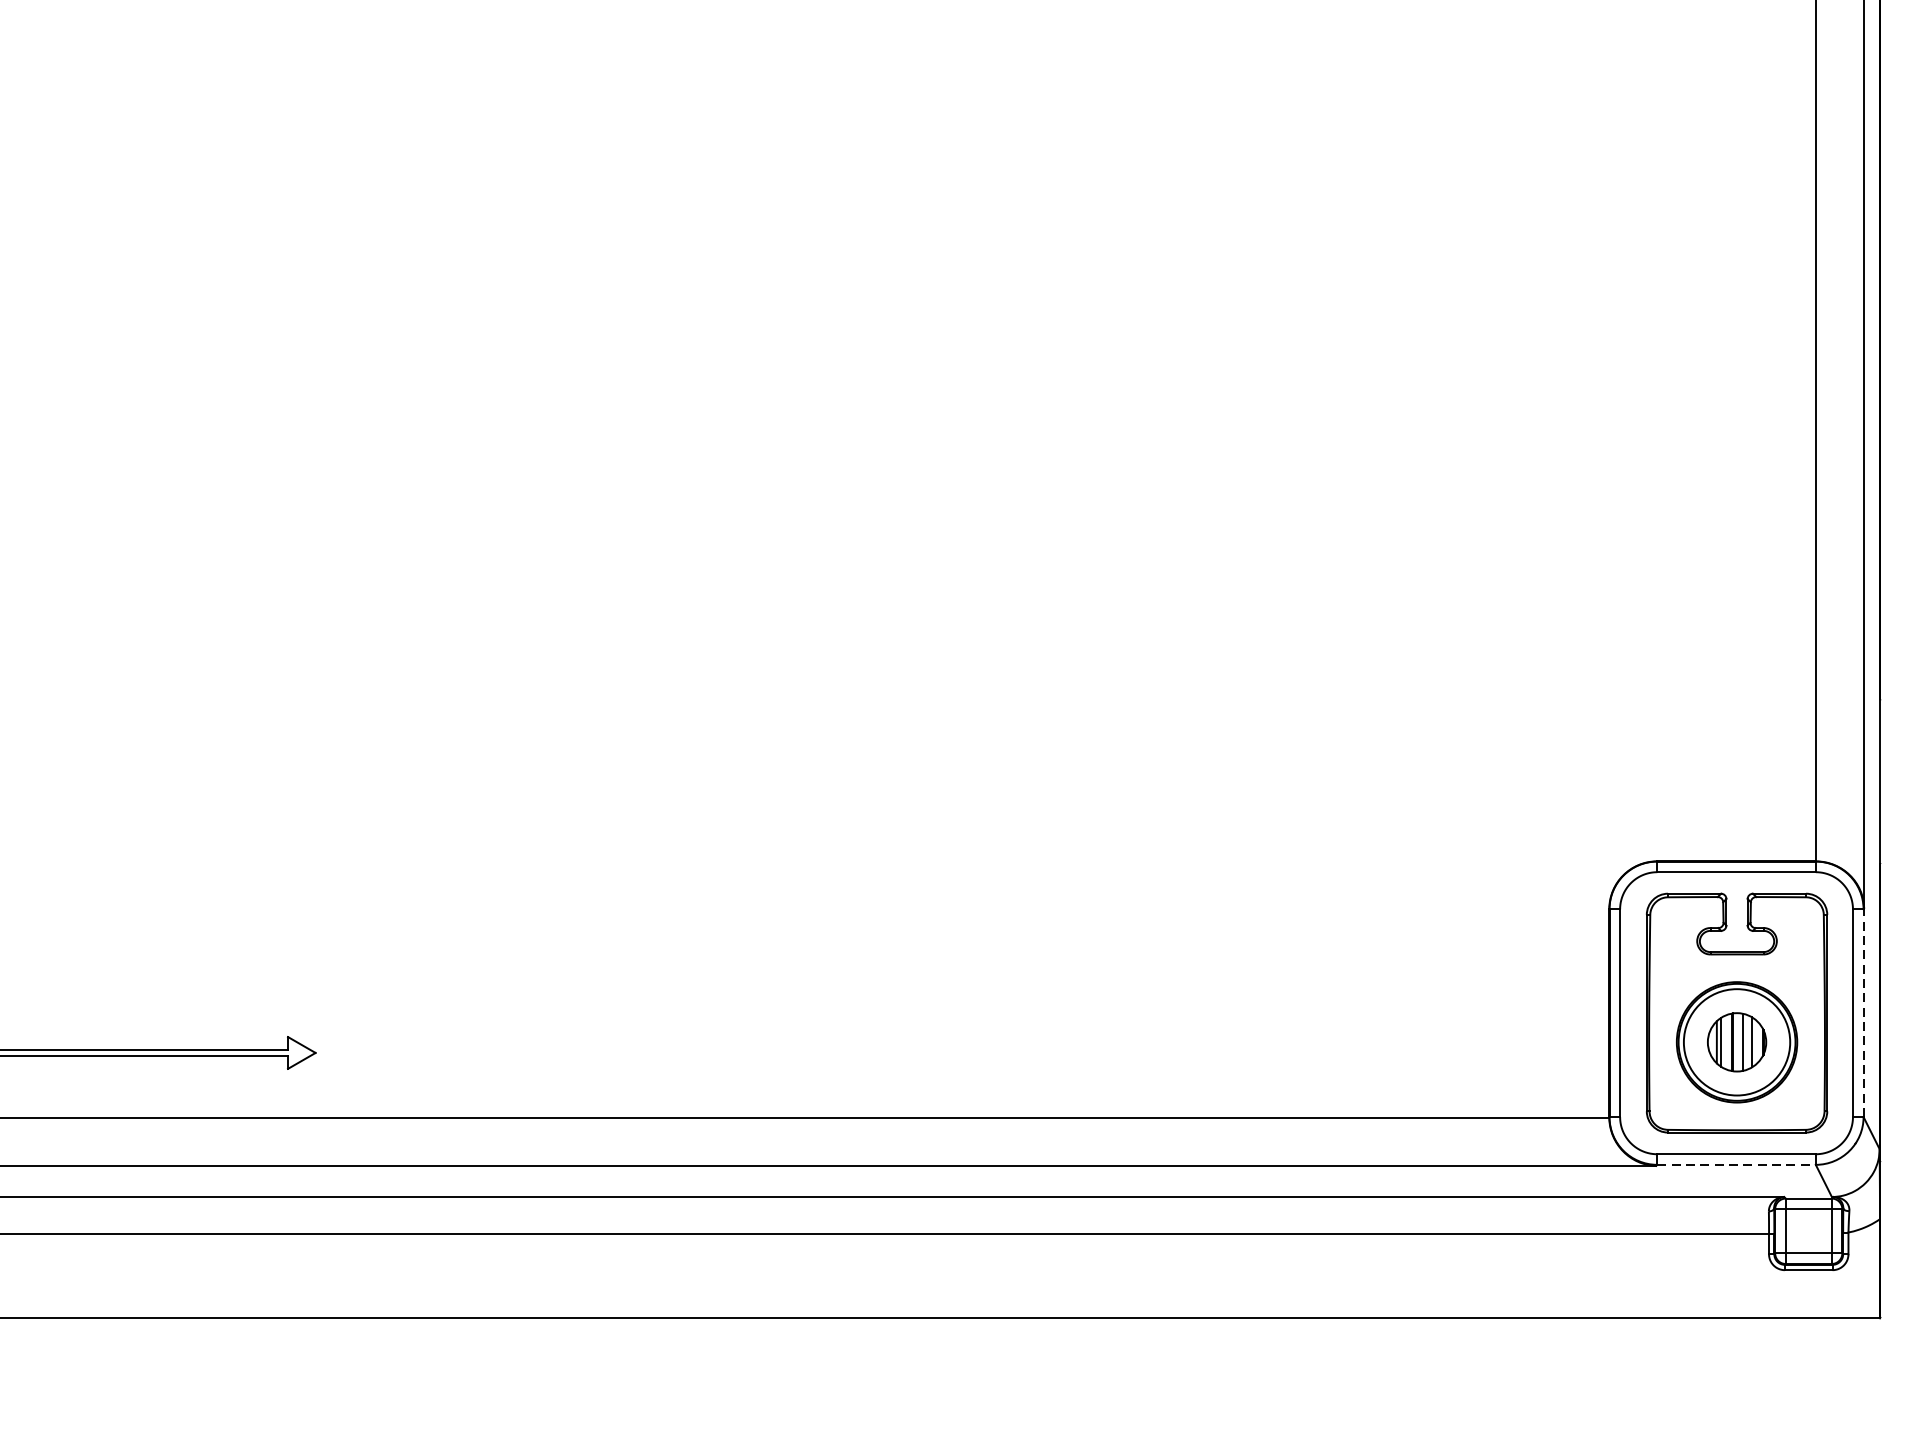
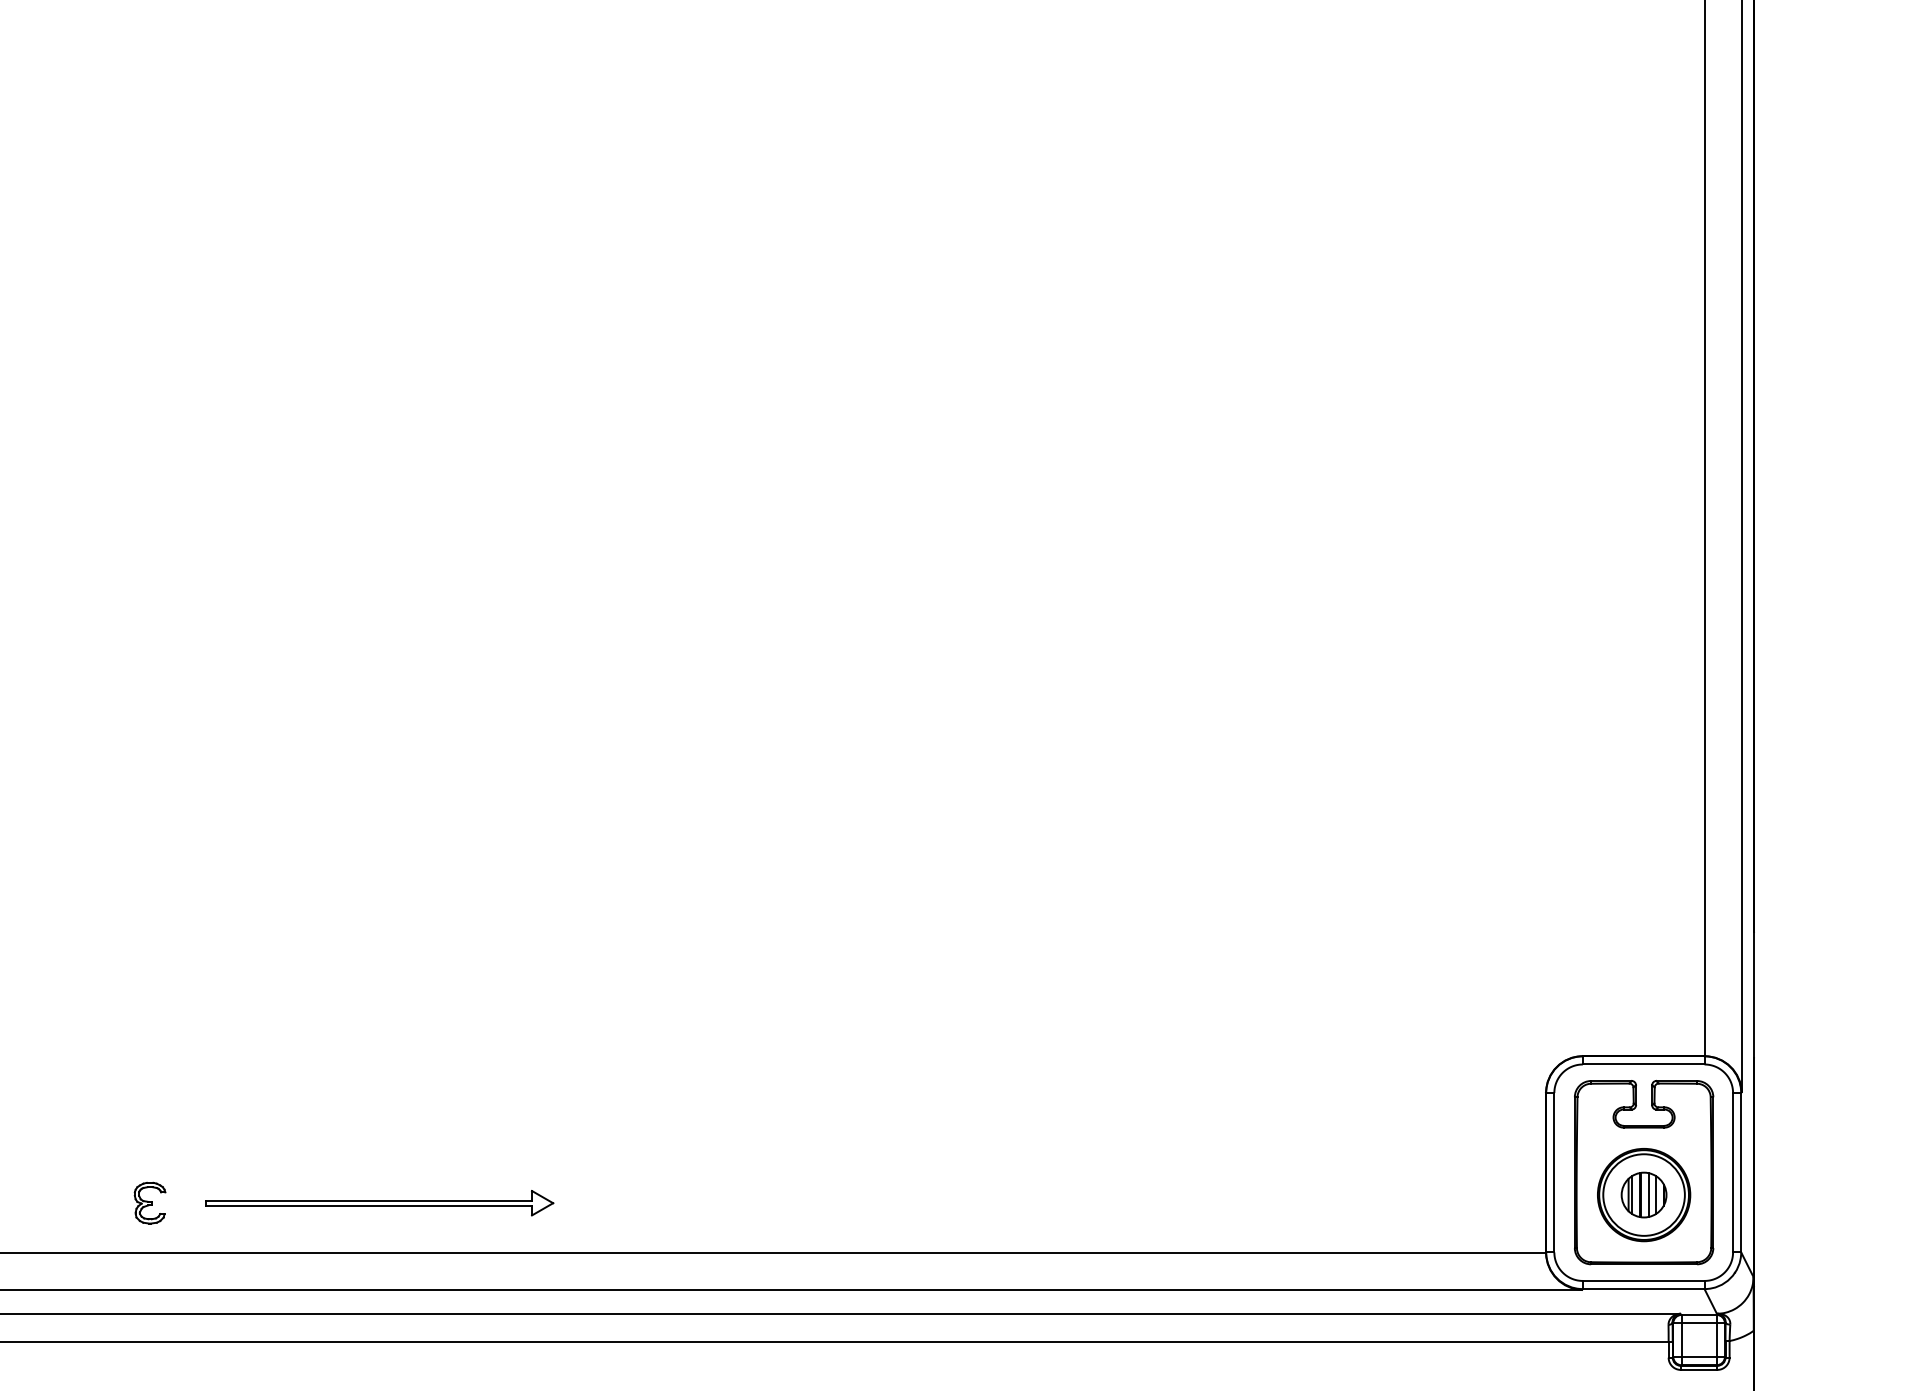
line: (1863, 1012) -> (1741, 1172), dashed -> solid
line: (1736, 1165) -> (1643, 1289), dashed -> solid

